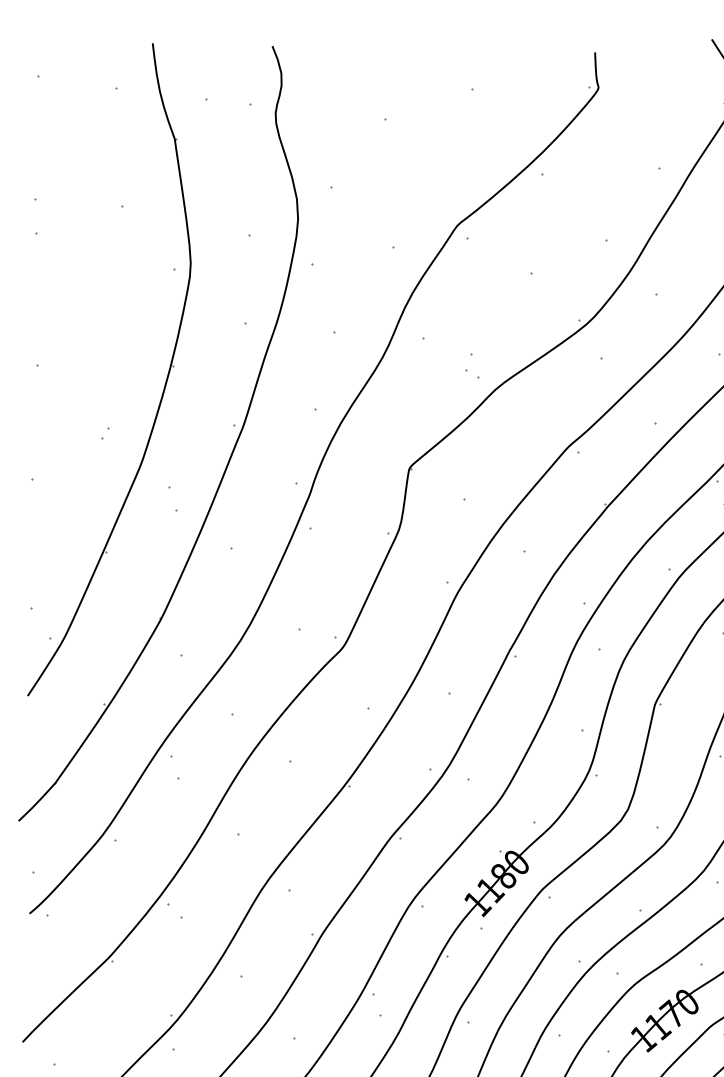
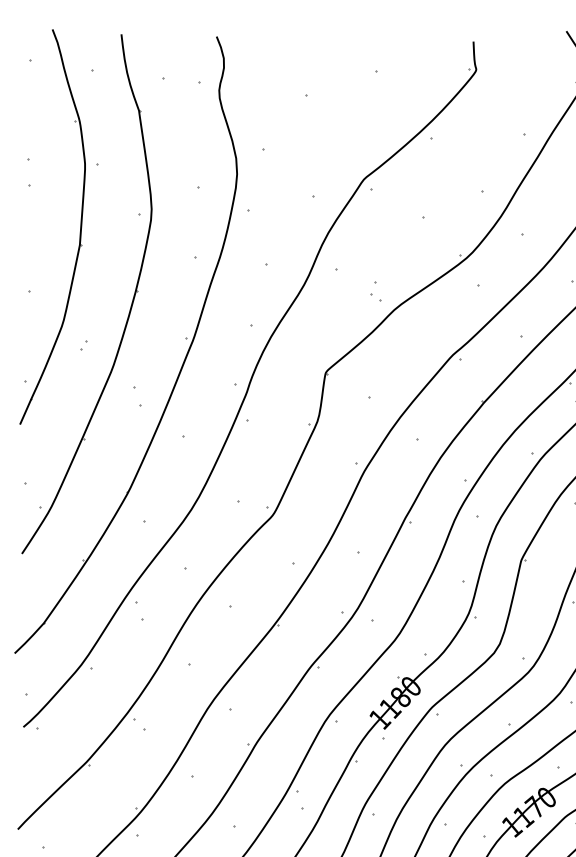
part: (100, 292) -> (79, 232), added

